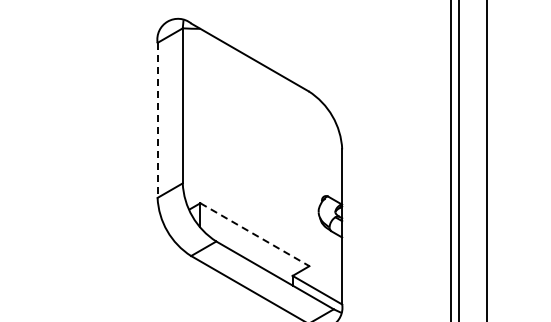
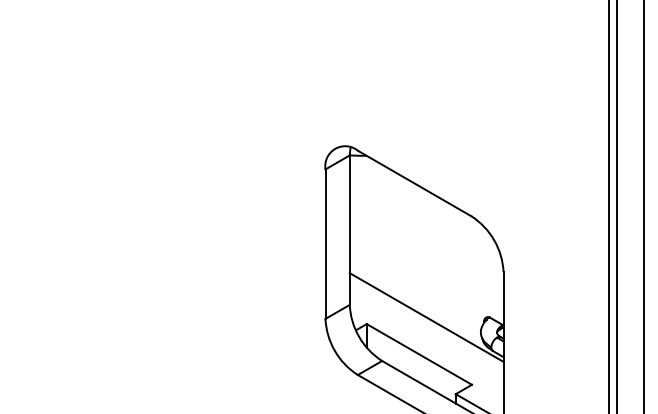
line: (157, 120) -> (325, 244), dashed -> solid
line: (262, 196) -> (426, 317), added
line: (255, 234) -> (419, 354), dashed -> solid

